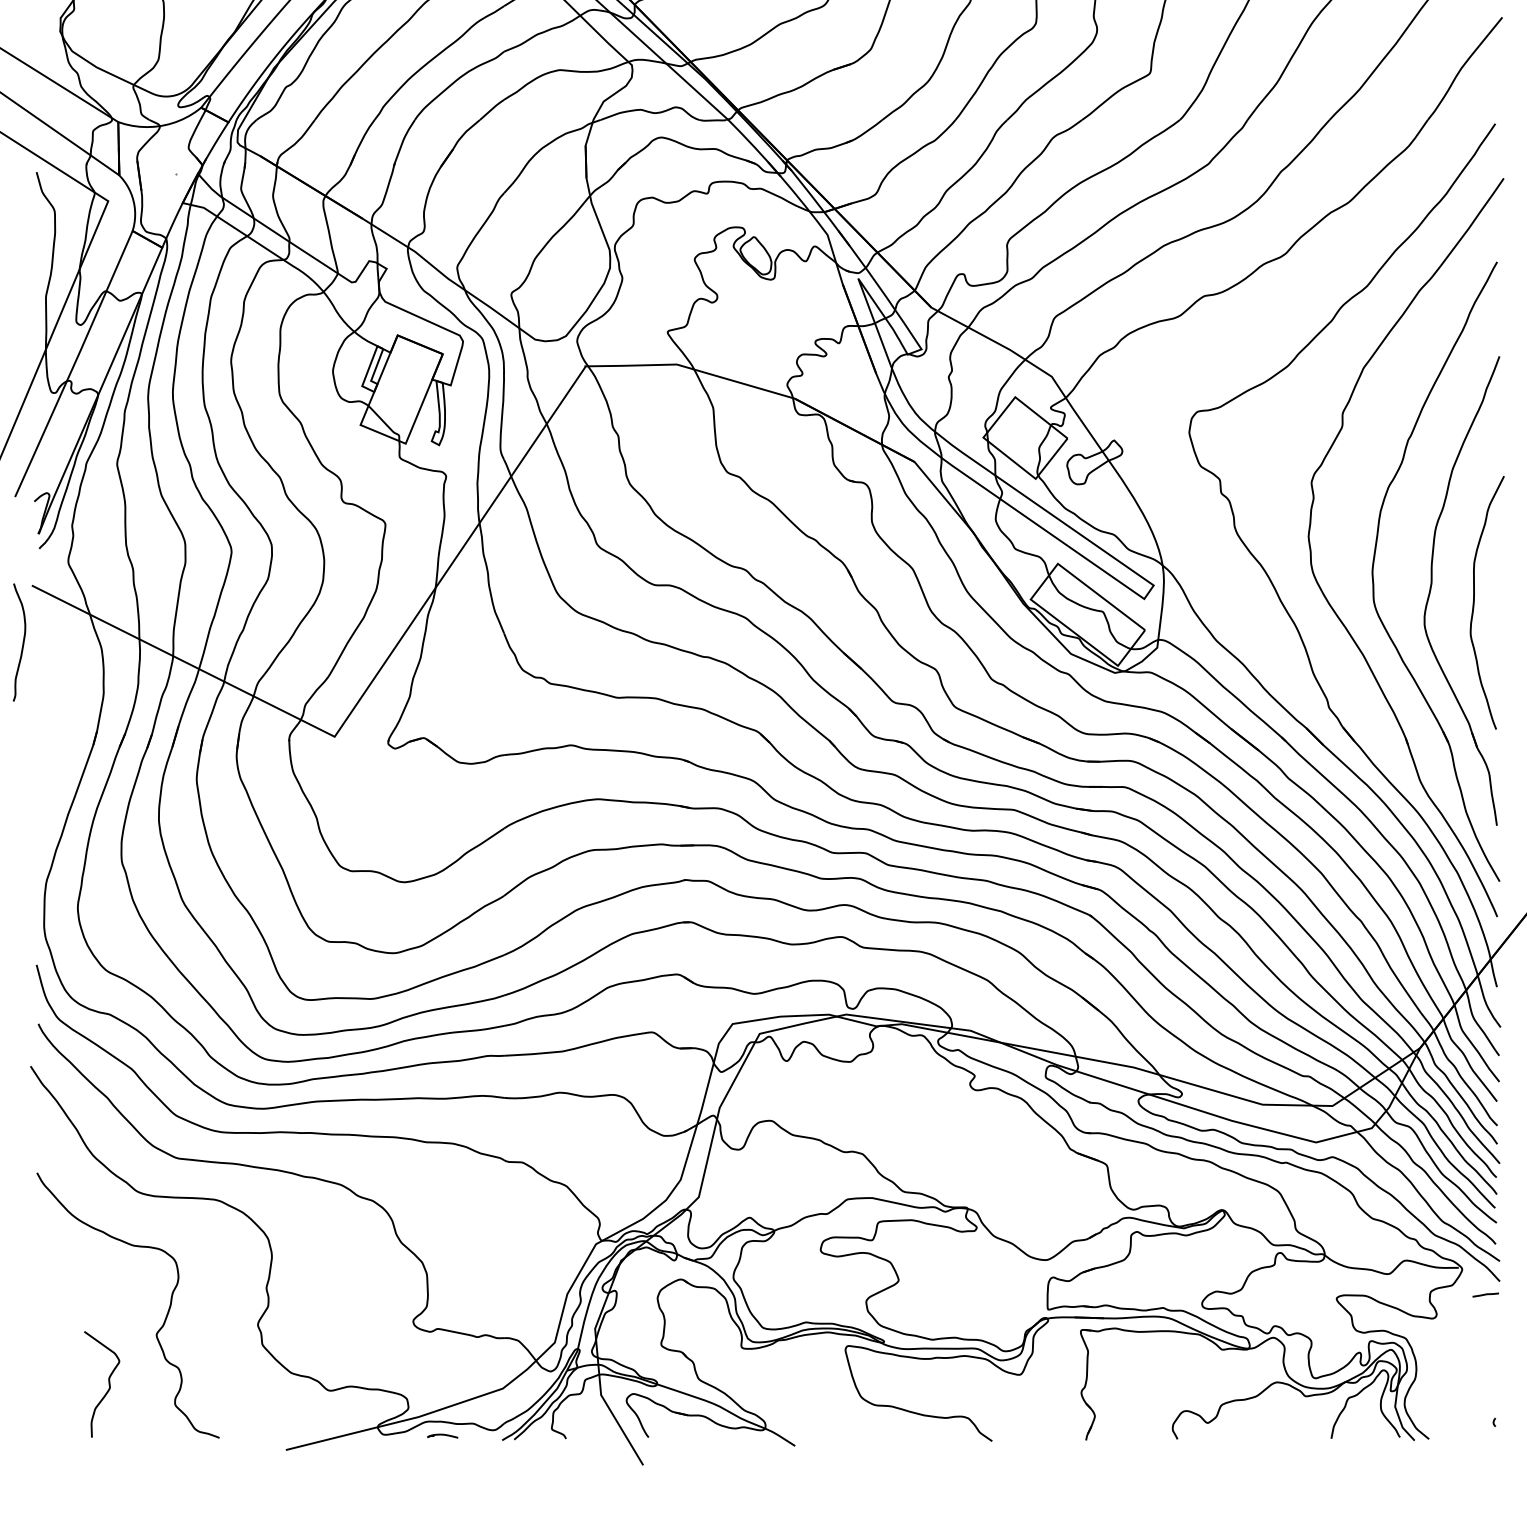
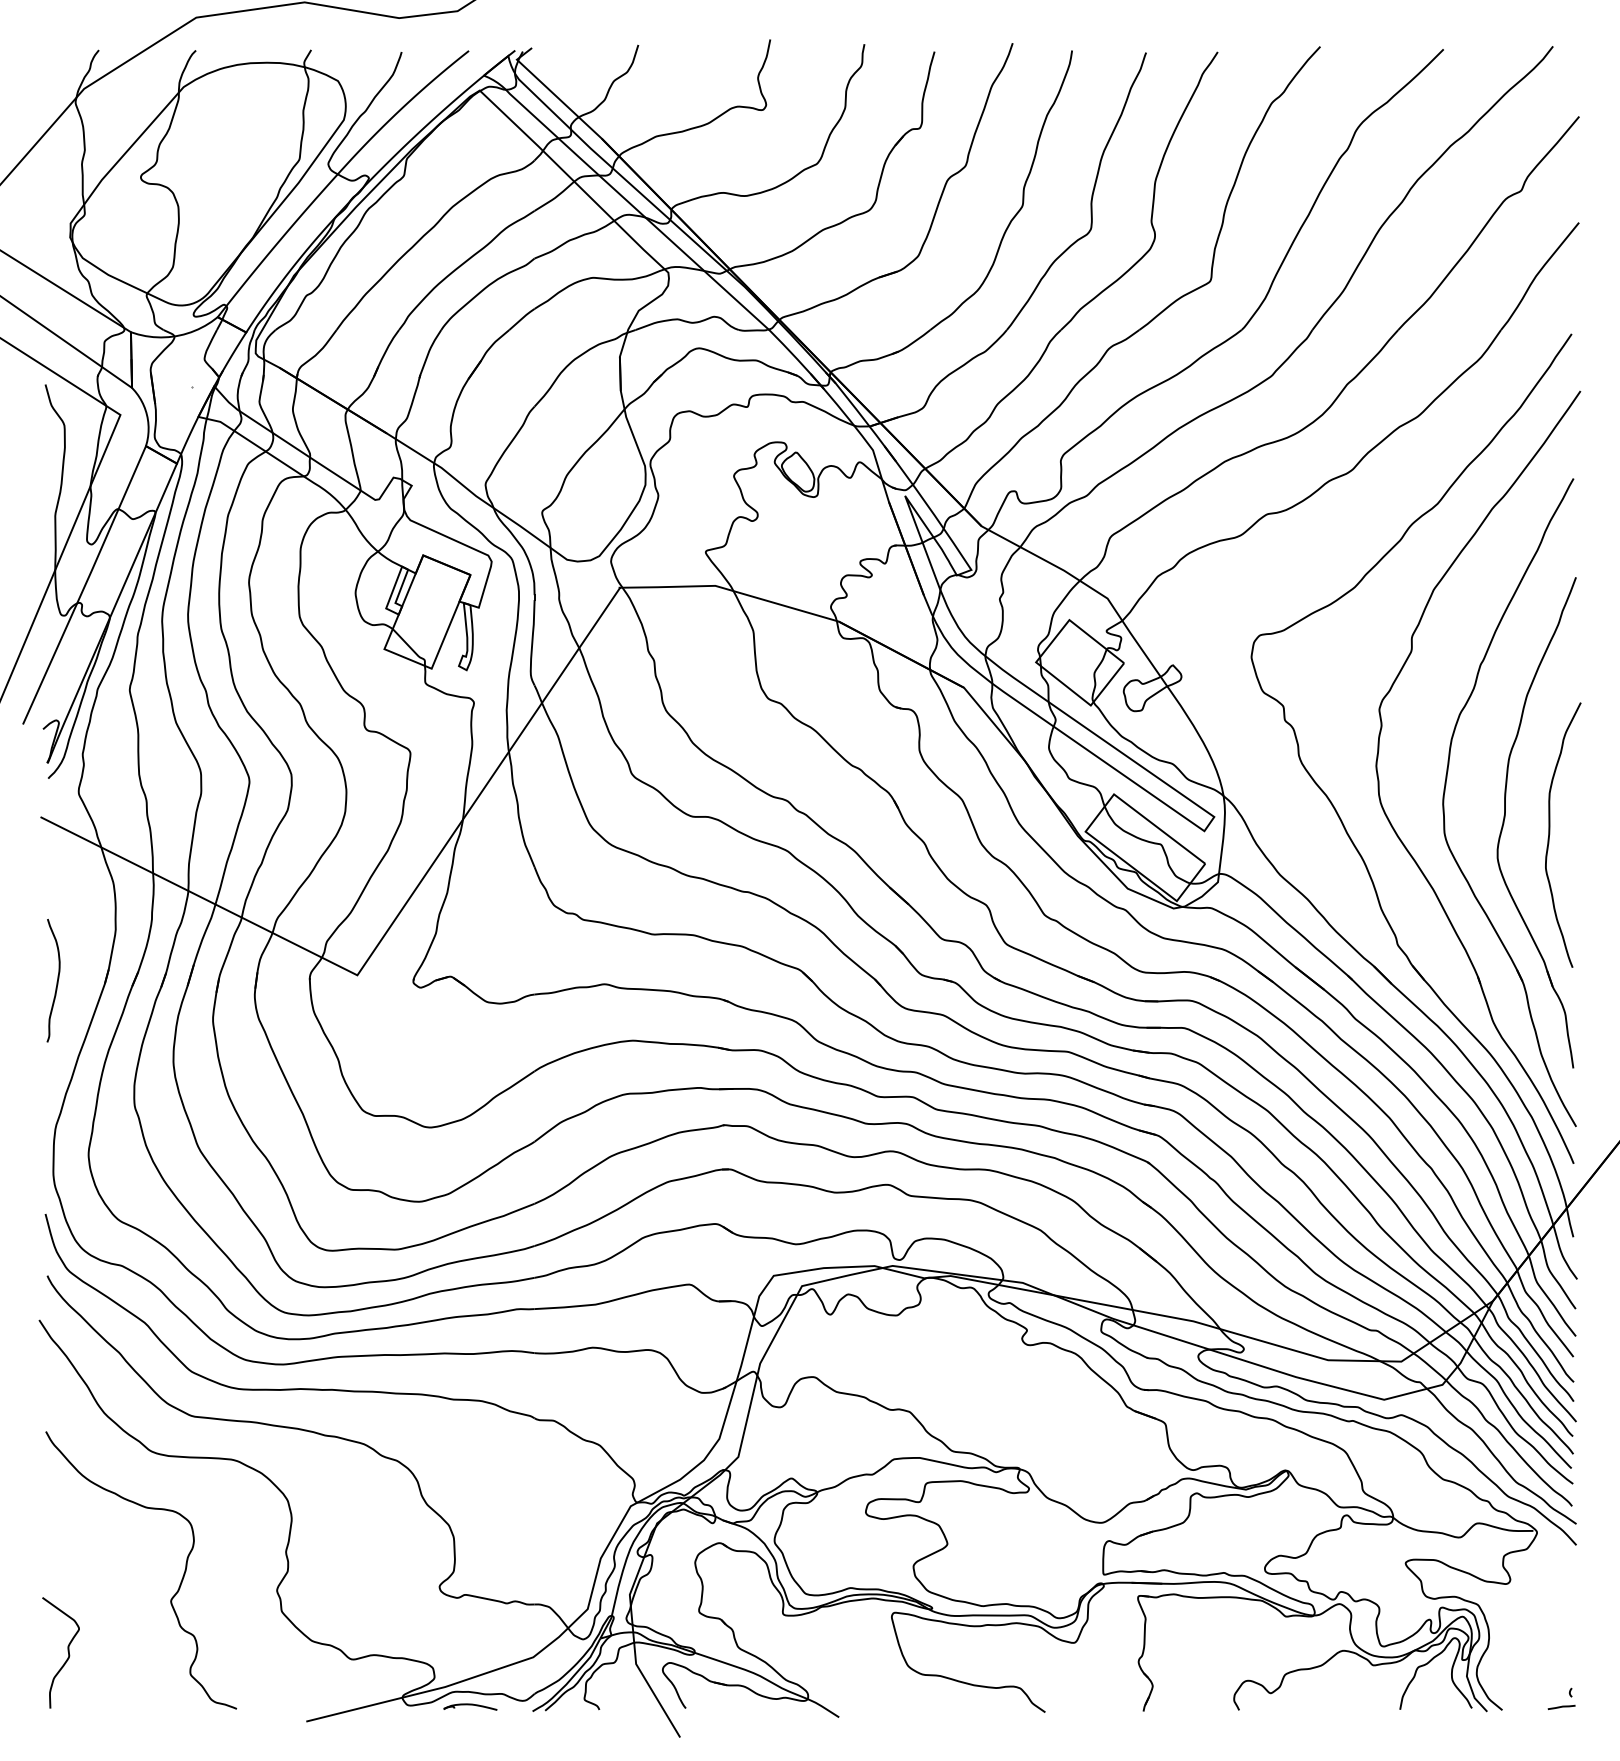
curve: (22, 643) -> (56, 981), moved
line: (1485, 1294) -> (1561, 1706), moved
curve: (108, 1383) -> (67, 1651), moved
part: (442, 1435) -> (470, 1706), size x1.67

